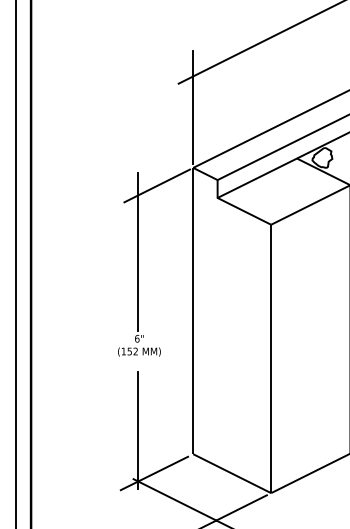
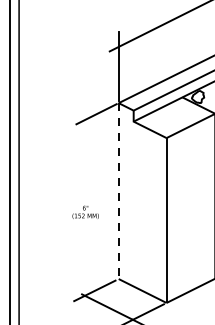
line: (139, 251) -> (85, 154), removed
line: (192, 311) -> (118, 191), solid -> dashed
line: (139, 430) -> (85, 264), removed

